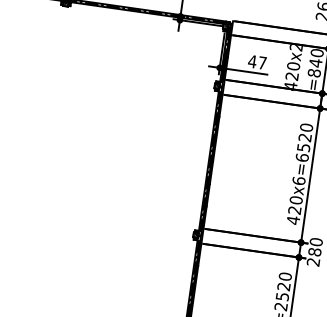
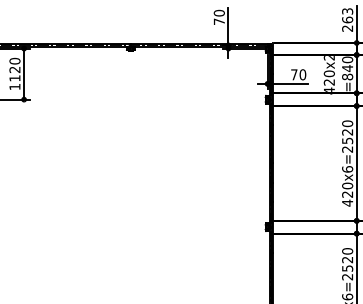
text: (257, 62) -> (298, 74), 47 -> 70
text: (302, 157) -> (347, 149), 420x6=6520 -> 420x6=2520

